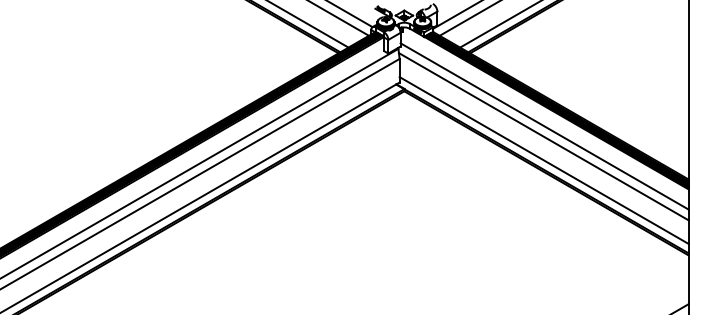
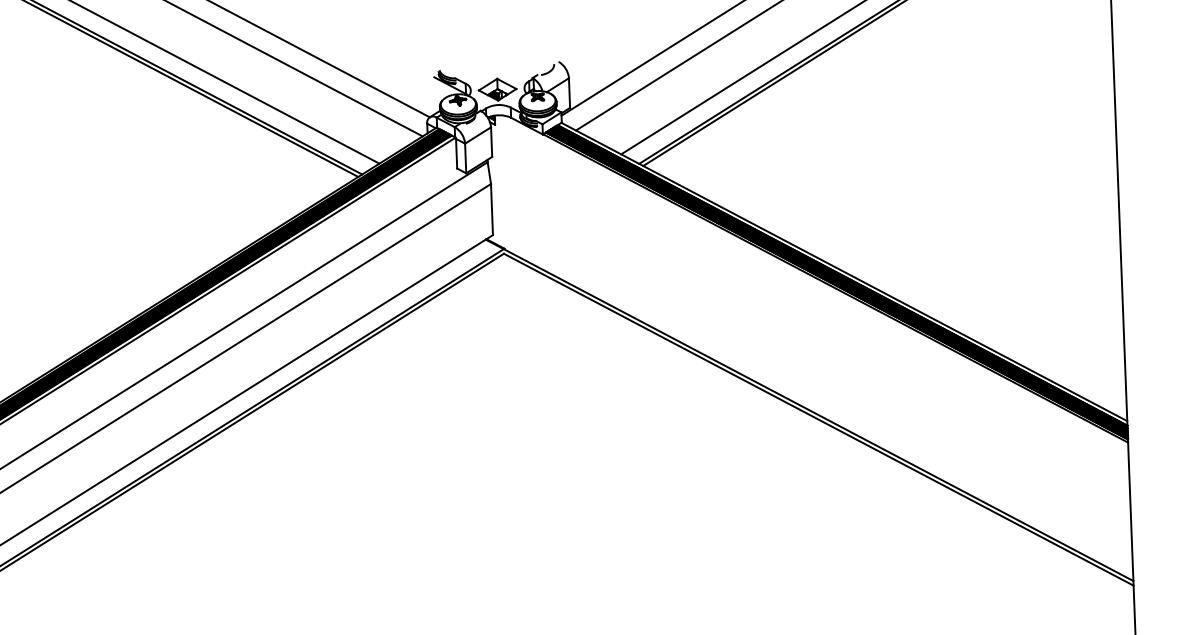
line: (544, 126) -> (810, 318), removed
line: (543, 136) -> (809, 340), removed
line: (543, 160) -> (811, 391), removed

